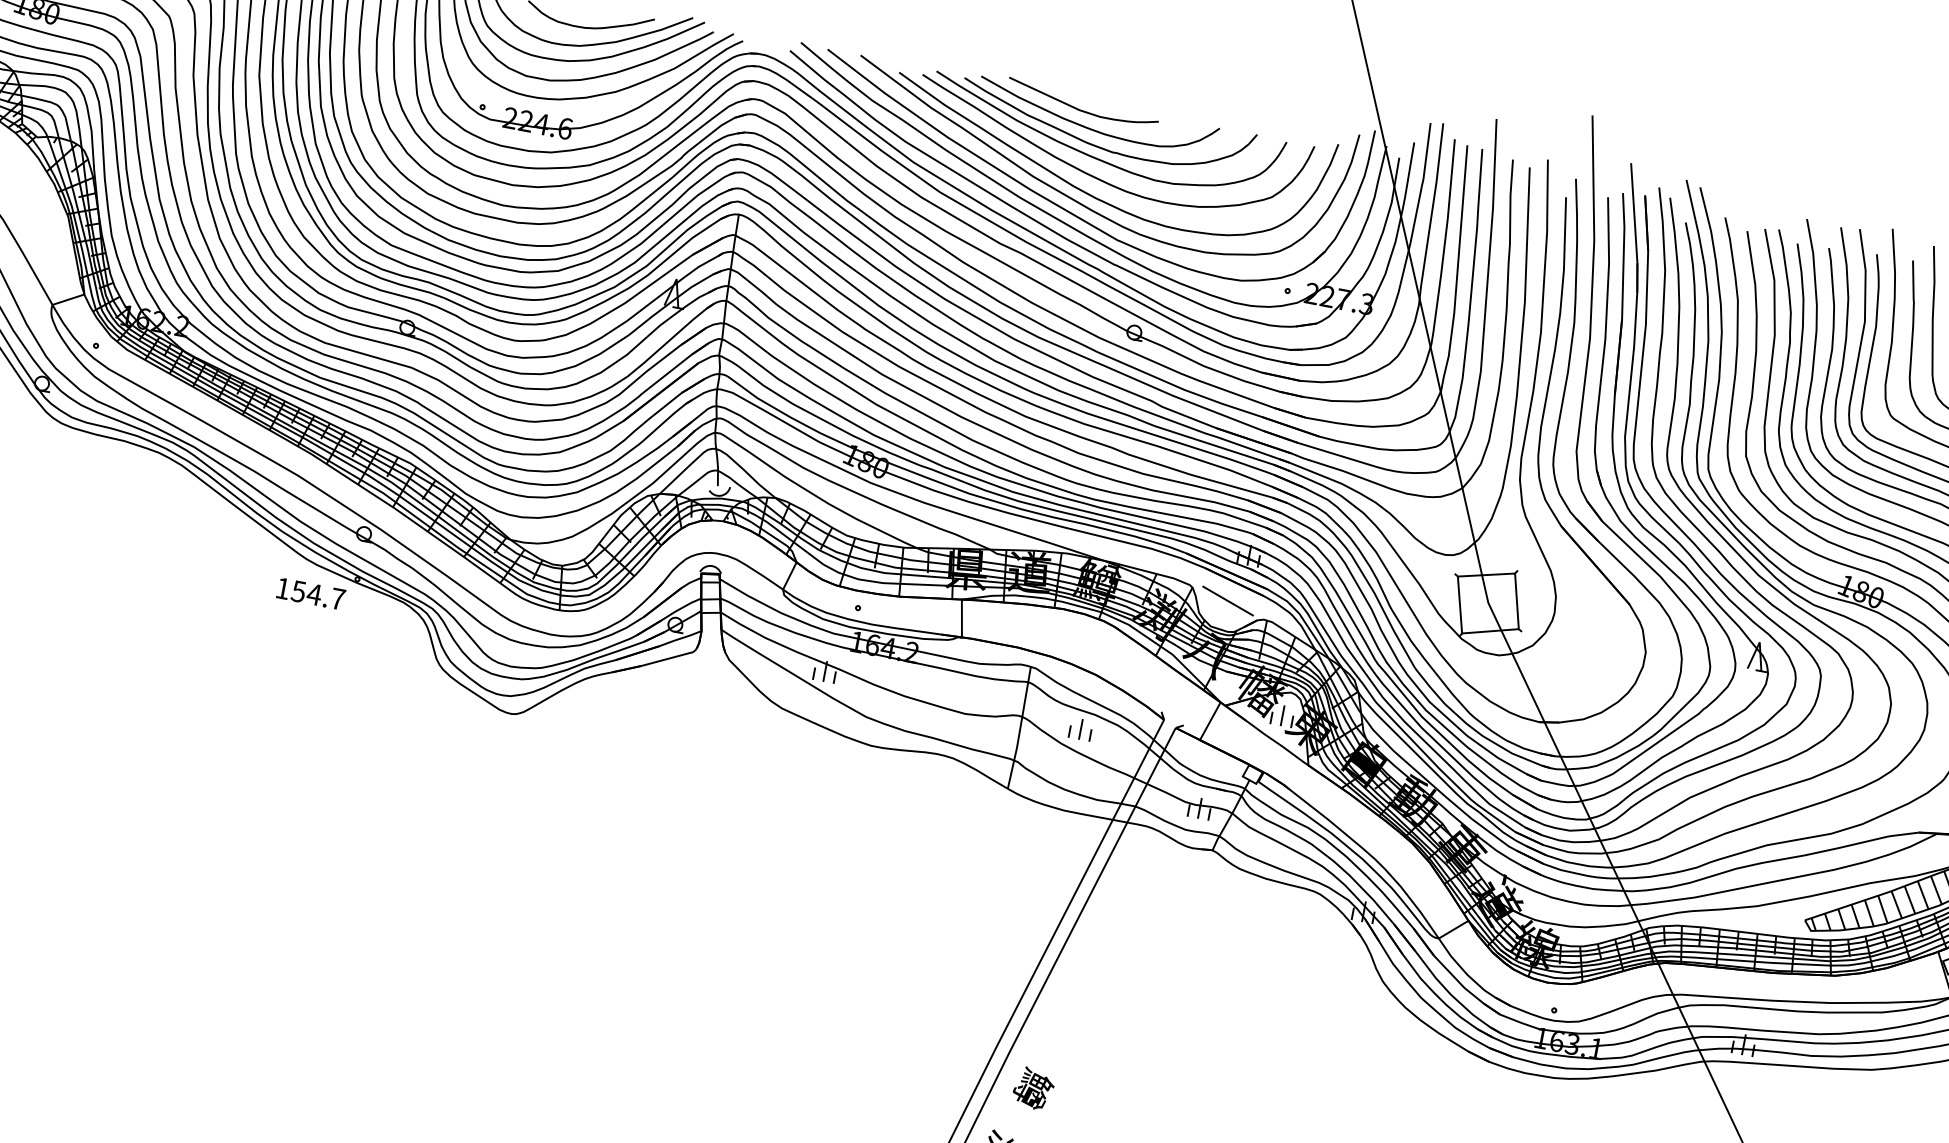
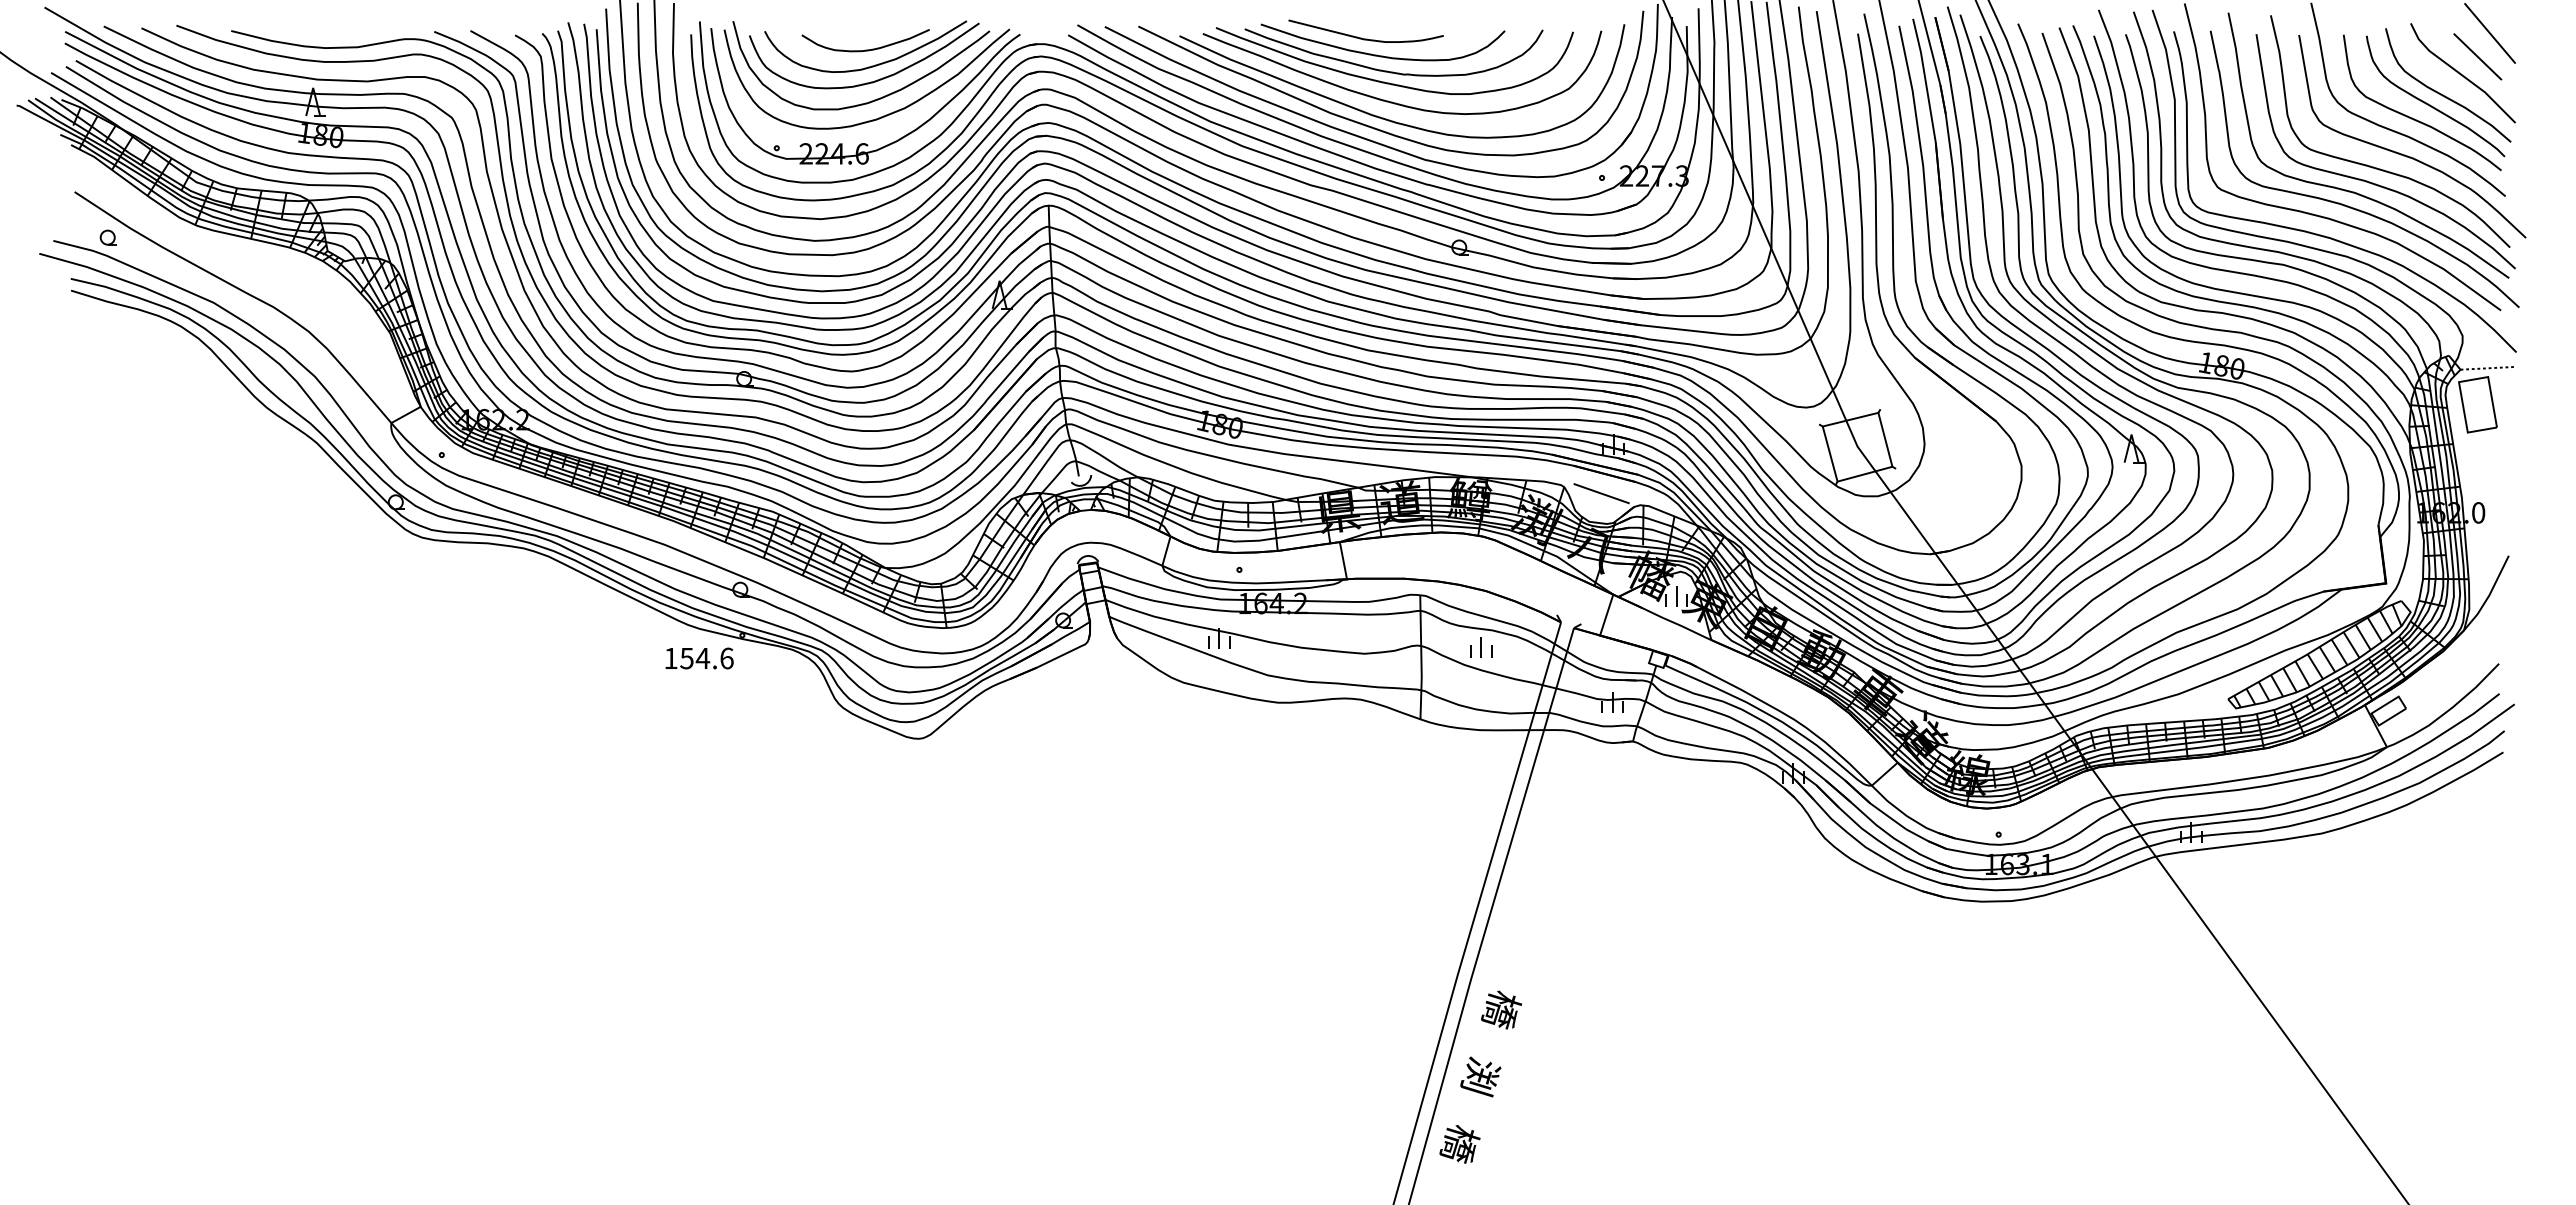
text: (337, 599) -> (726, 658), 154.7 -> 154.6
text: (1033, 1088) -> (1501, 1008), 鱒 -> 橋

